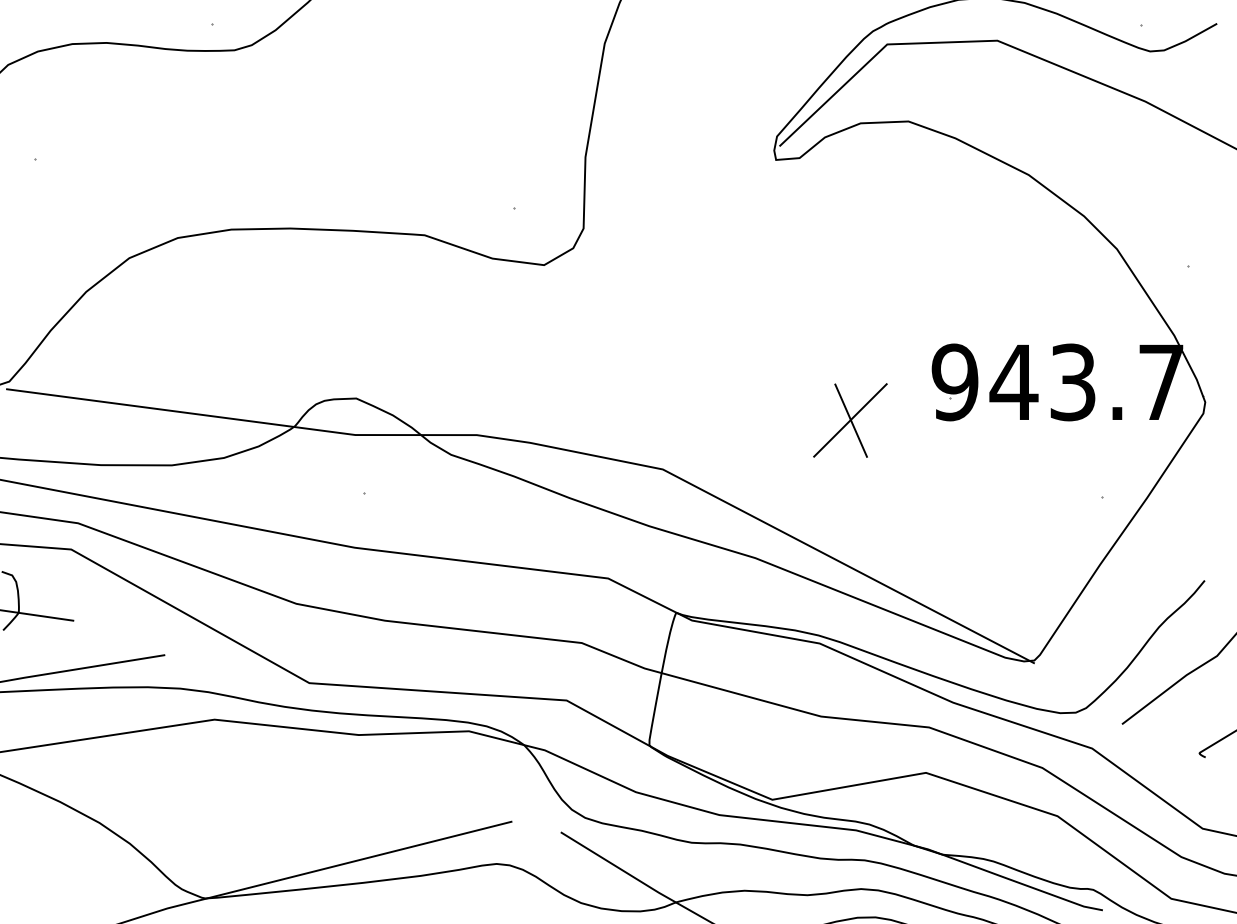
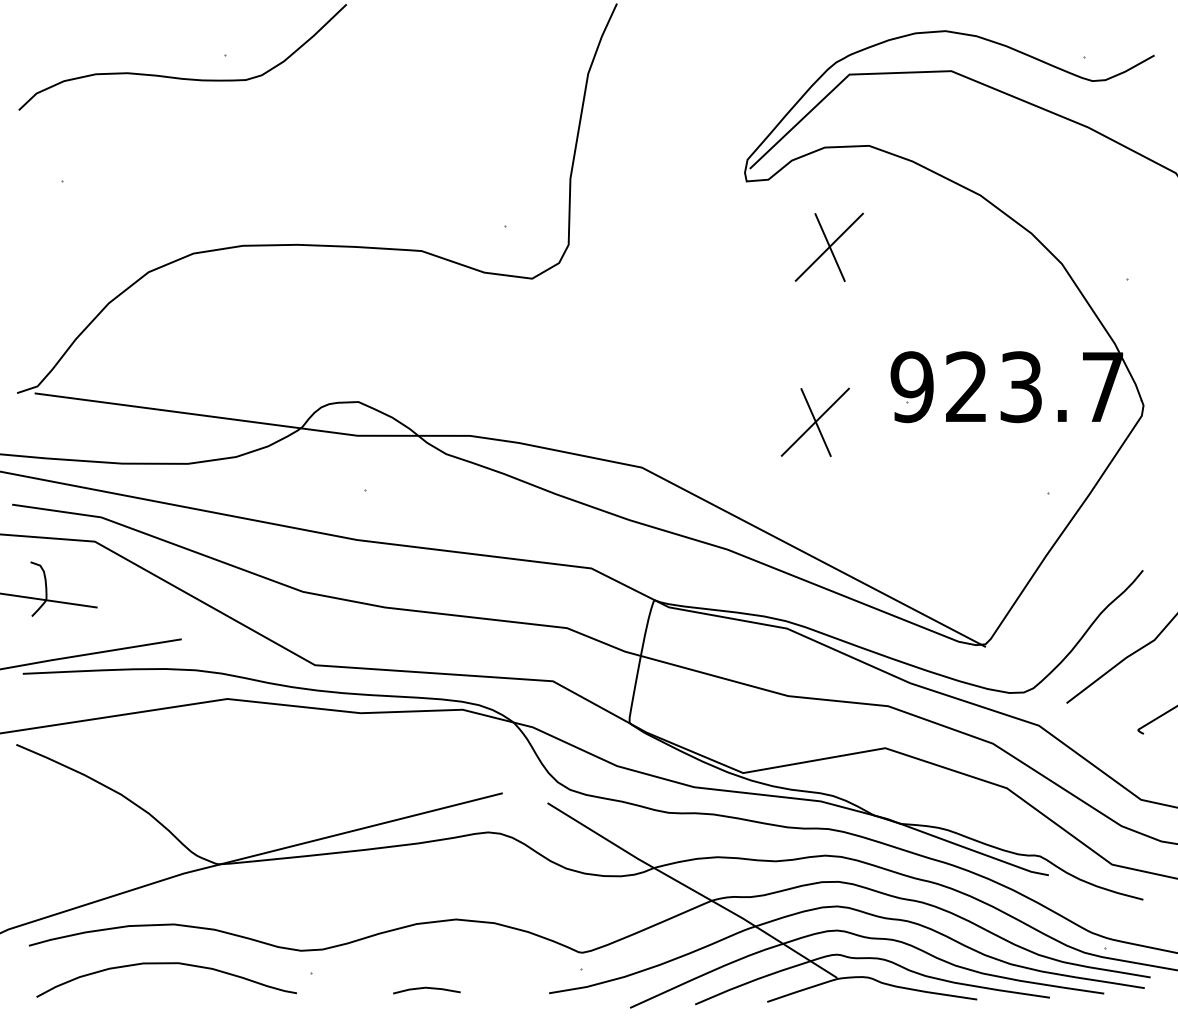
part: (864, 230) -> (828, 246), added
text: (1013, 381) -> (966, 386), 943.7 -> 923.7

